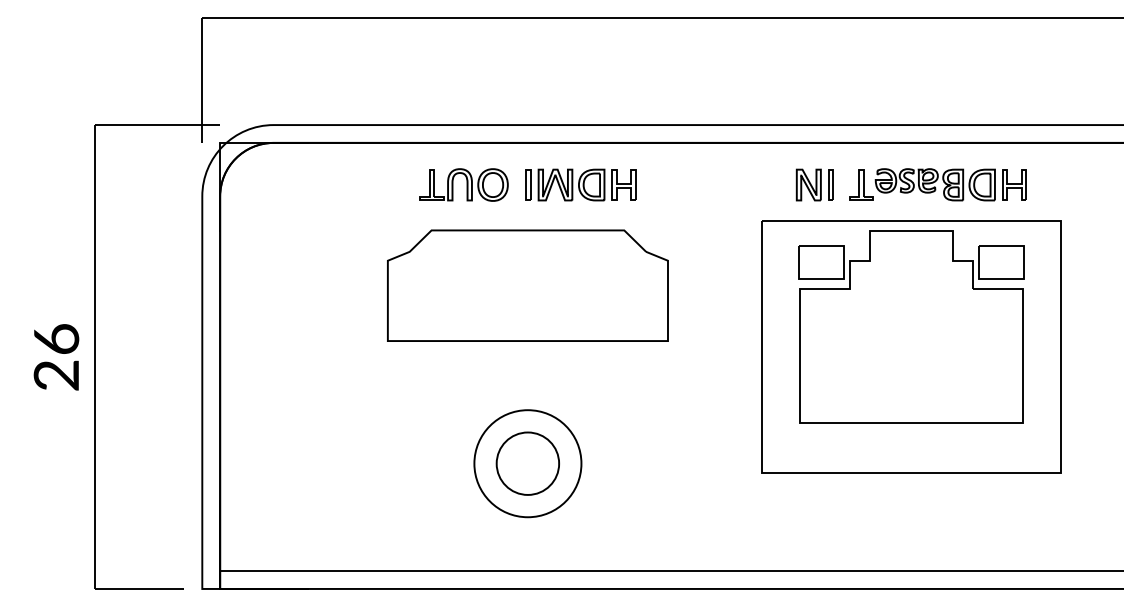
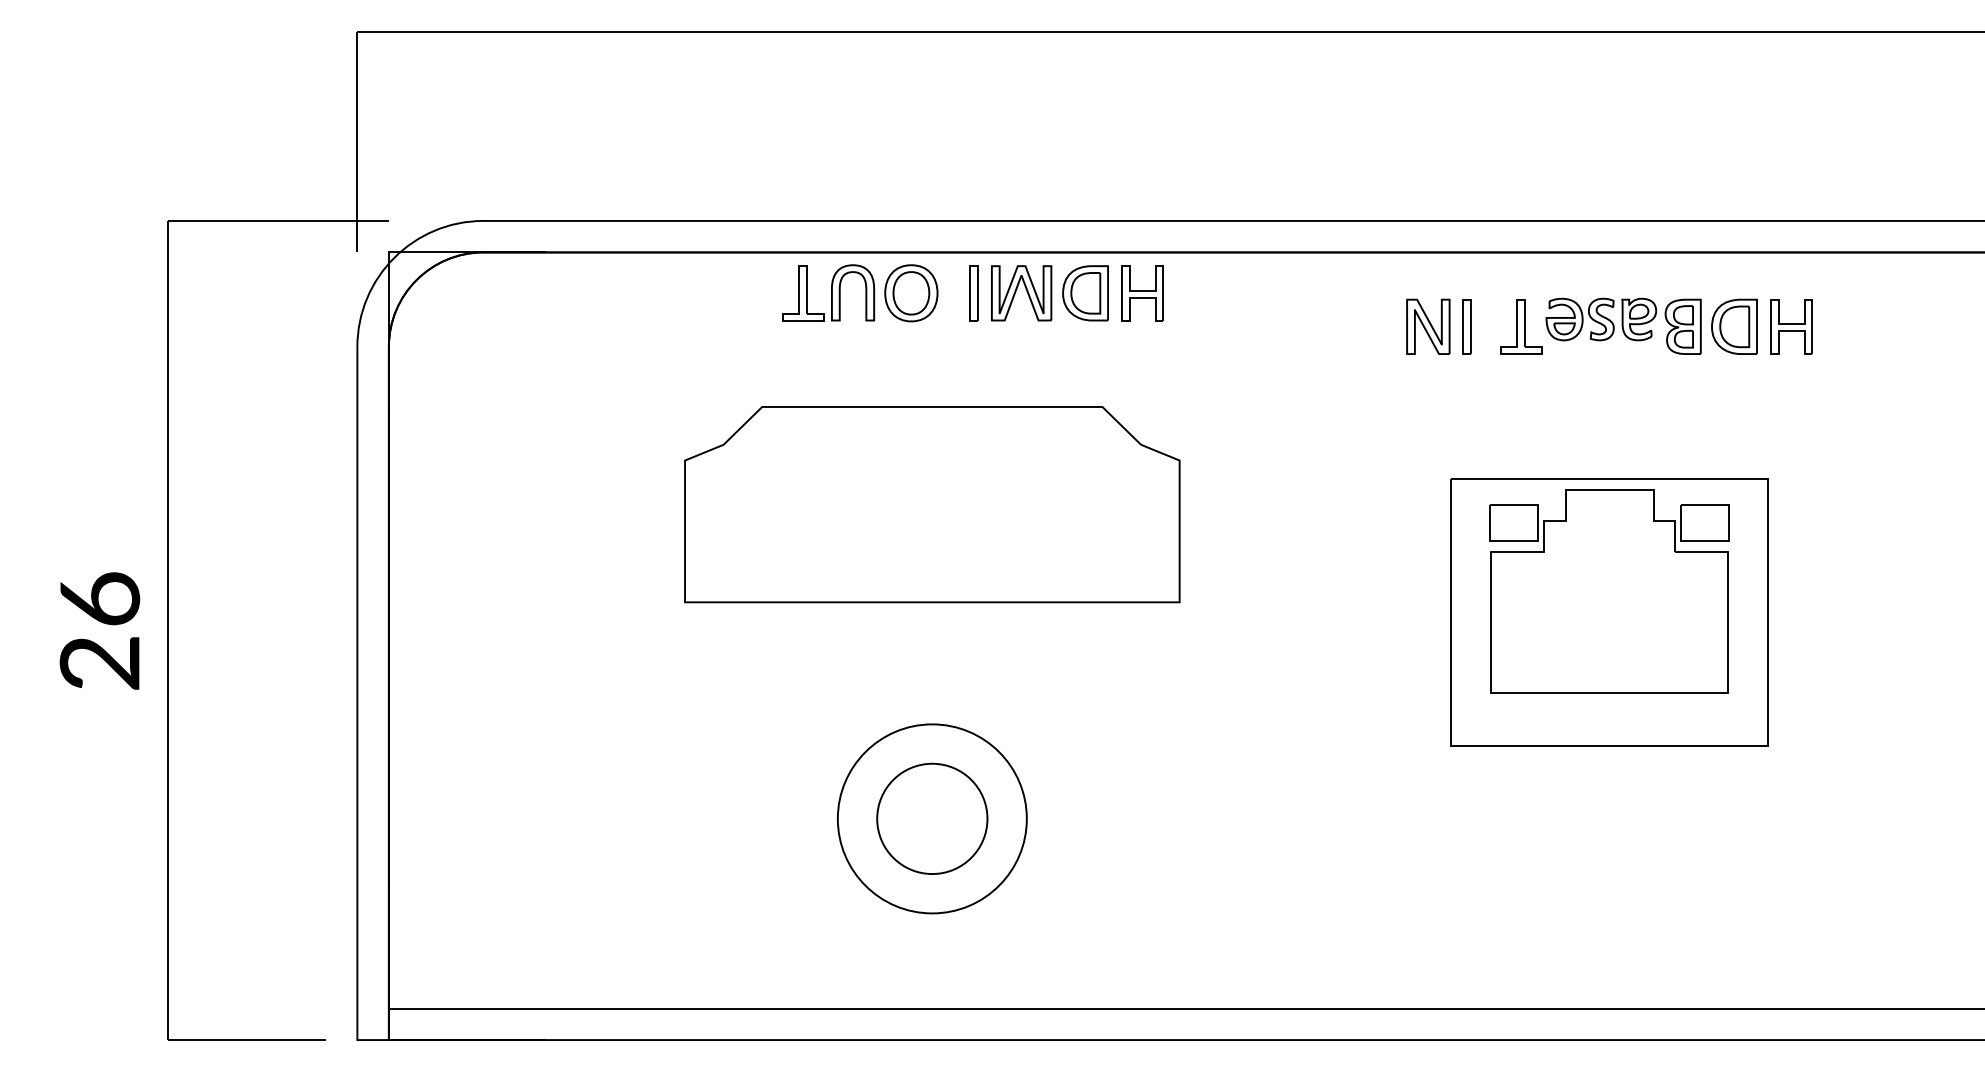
part: (527, 184) -> (972, 292), moved
part: (911, 346) -> (1609, 611), size x0.6

